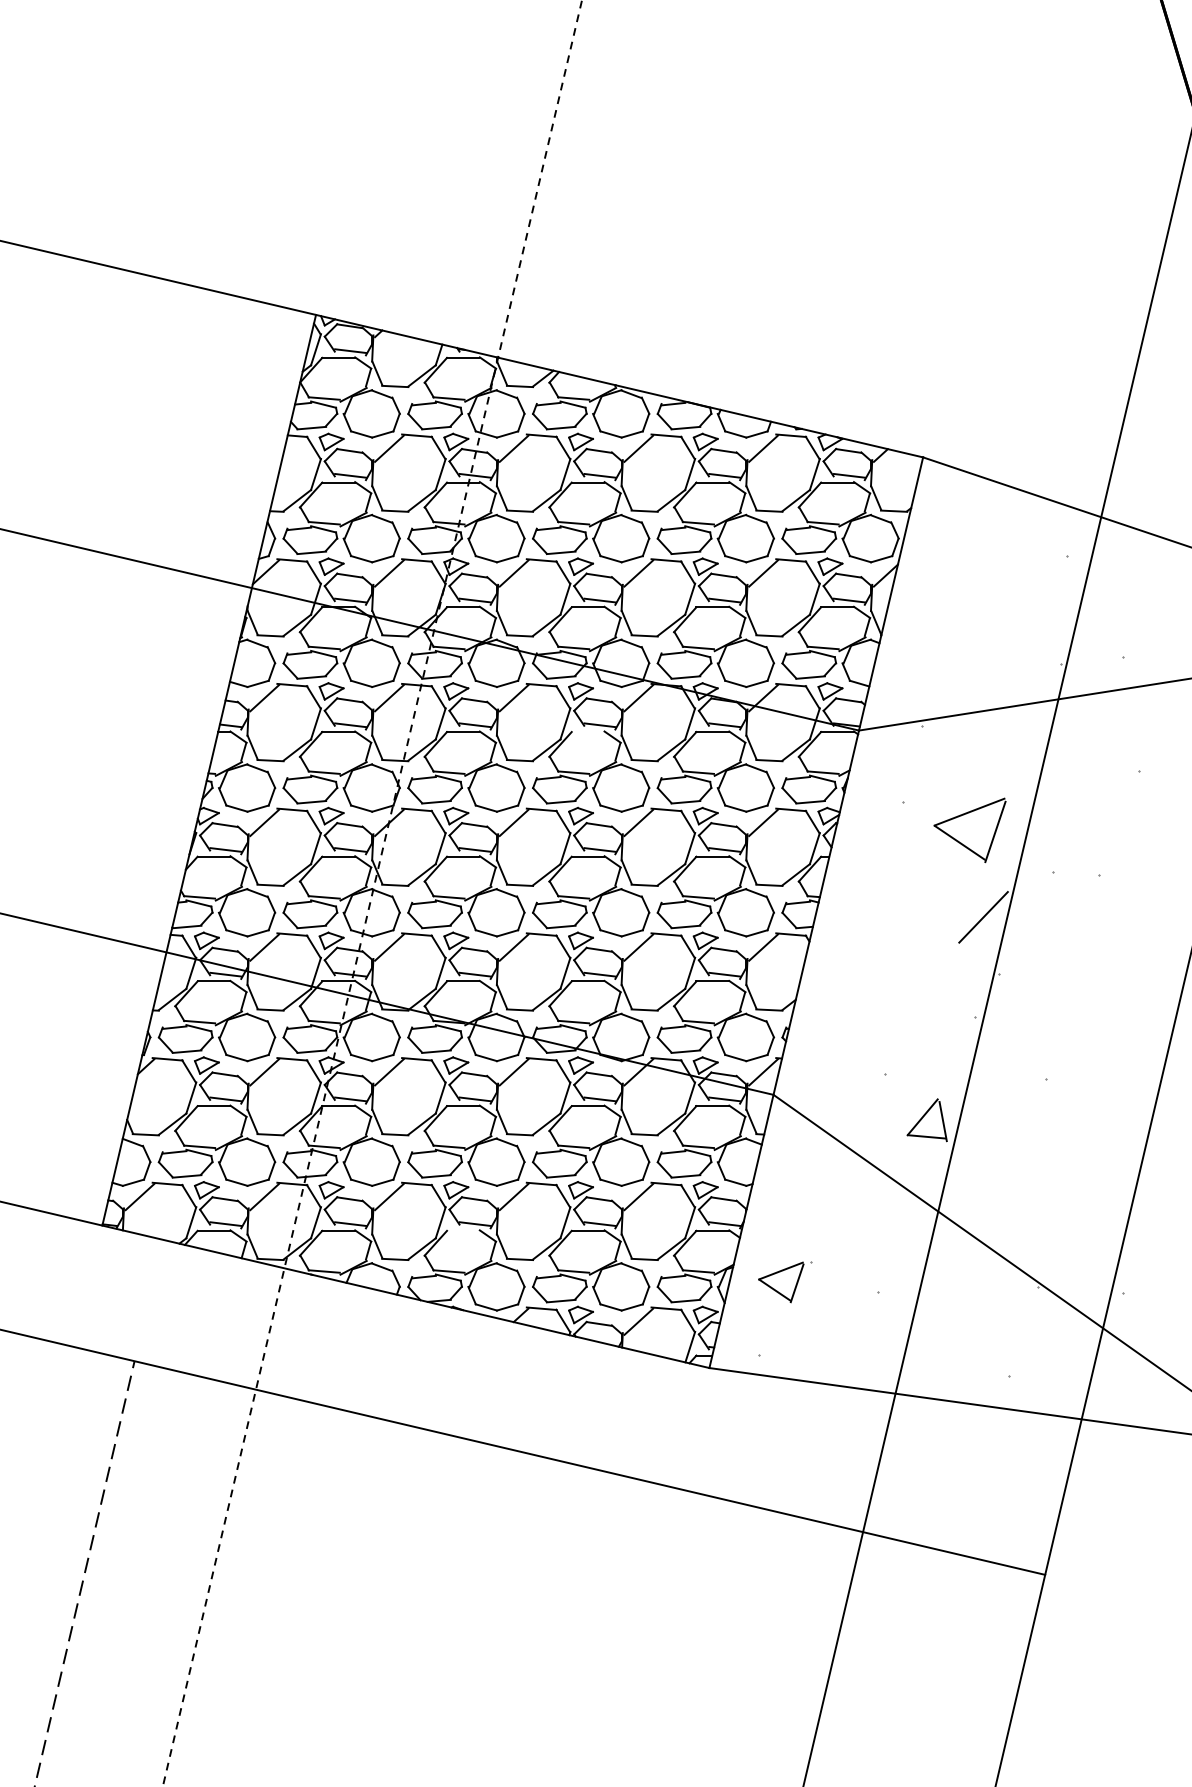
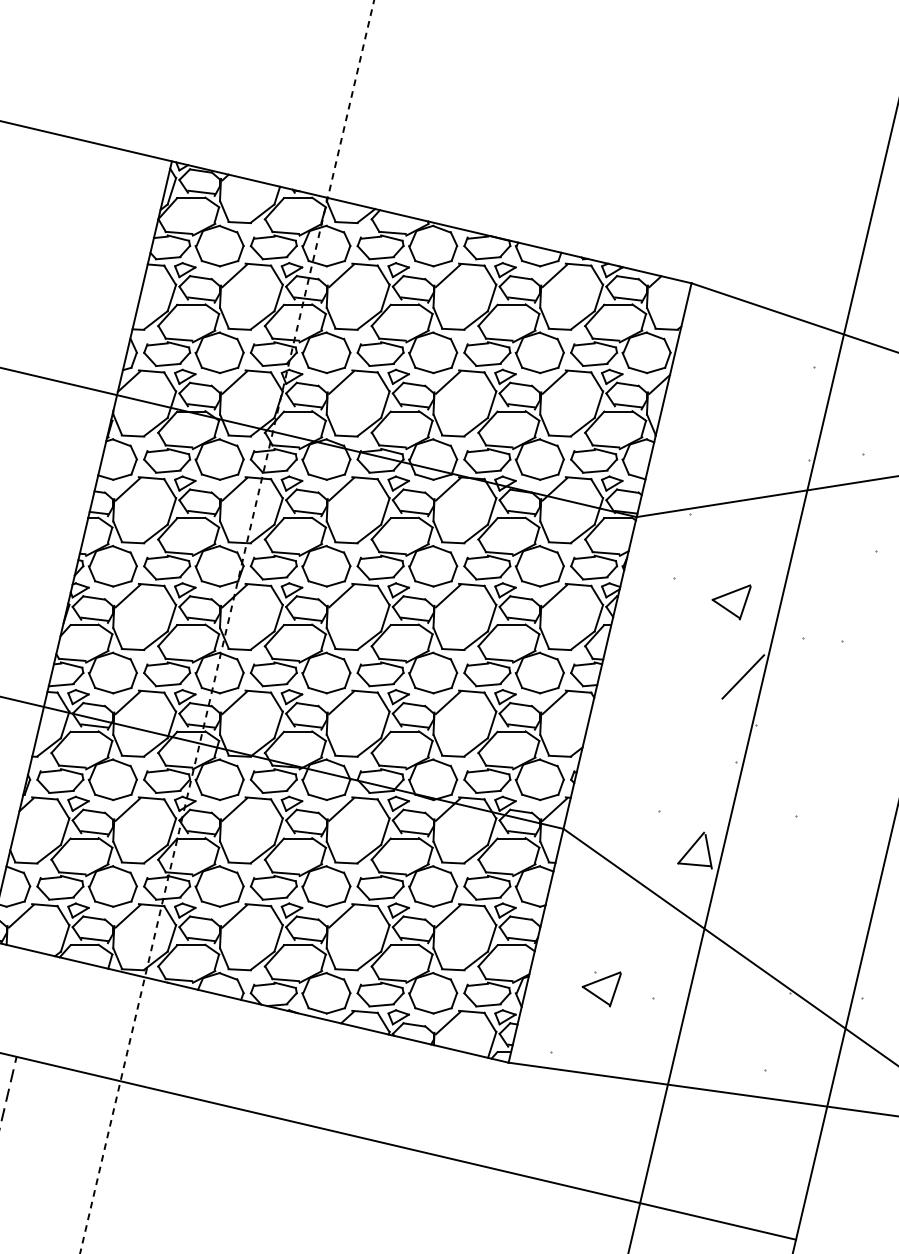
line: (587, 732) -> (404, 518), added
part: (969, 829) -> (731, 601), size x0.62
line: (463, 1230) -> (298, 944), added
part: (781, 1282) -> (601, 989), moved

